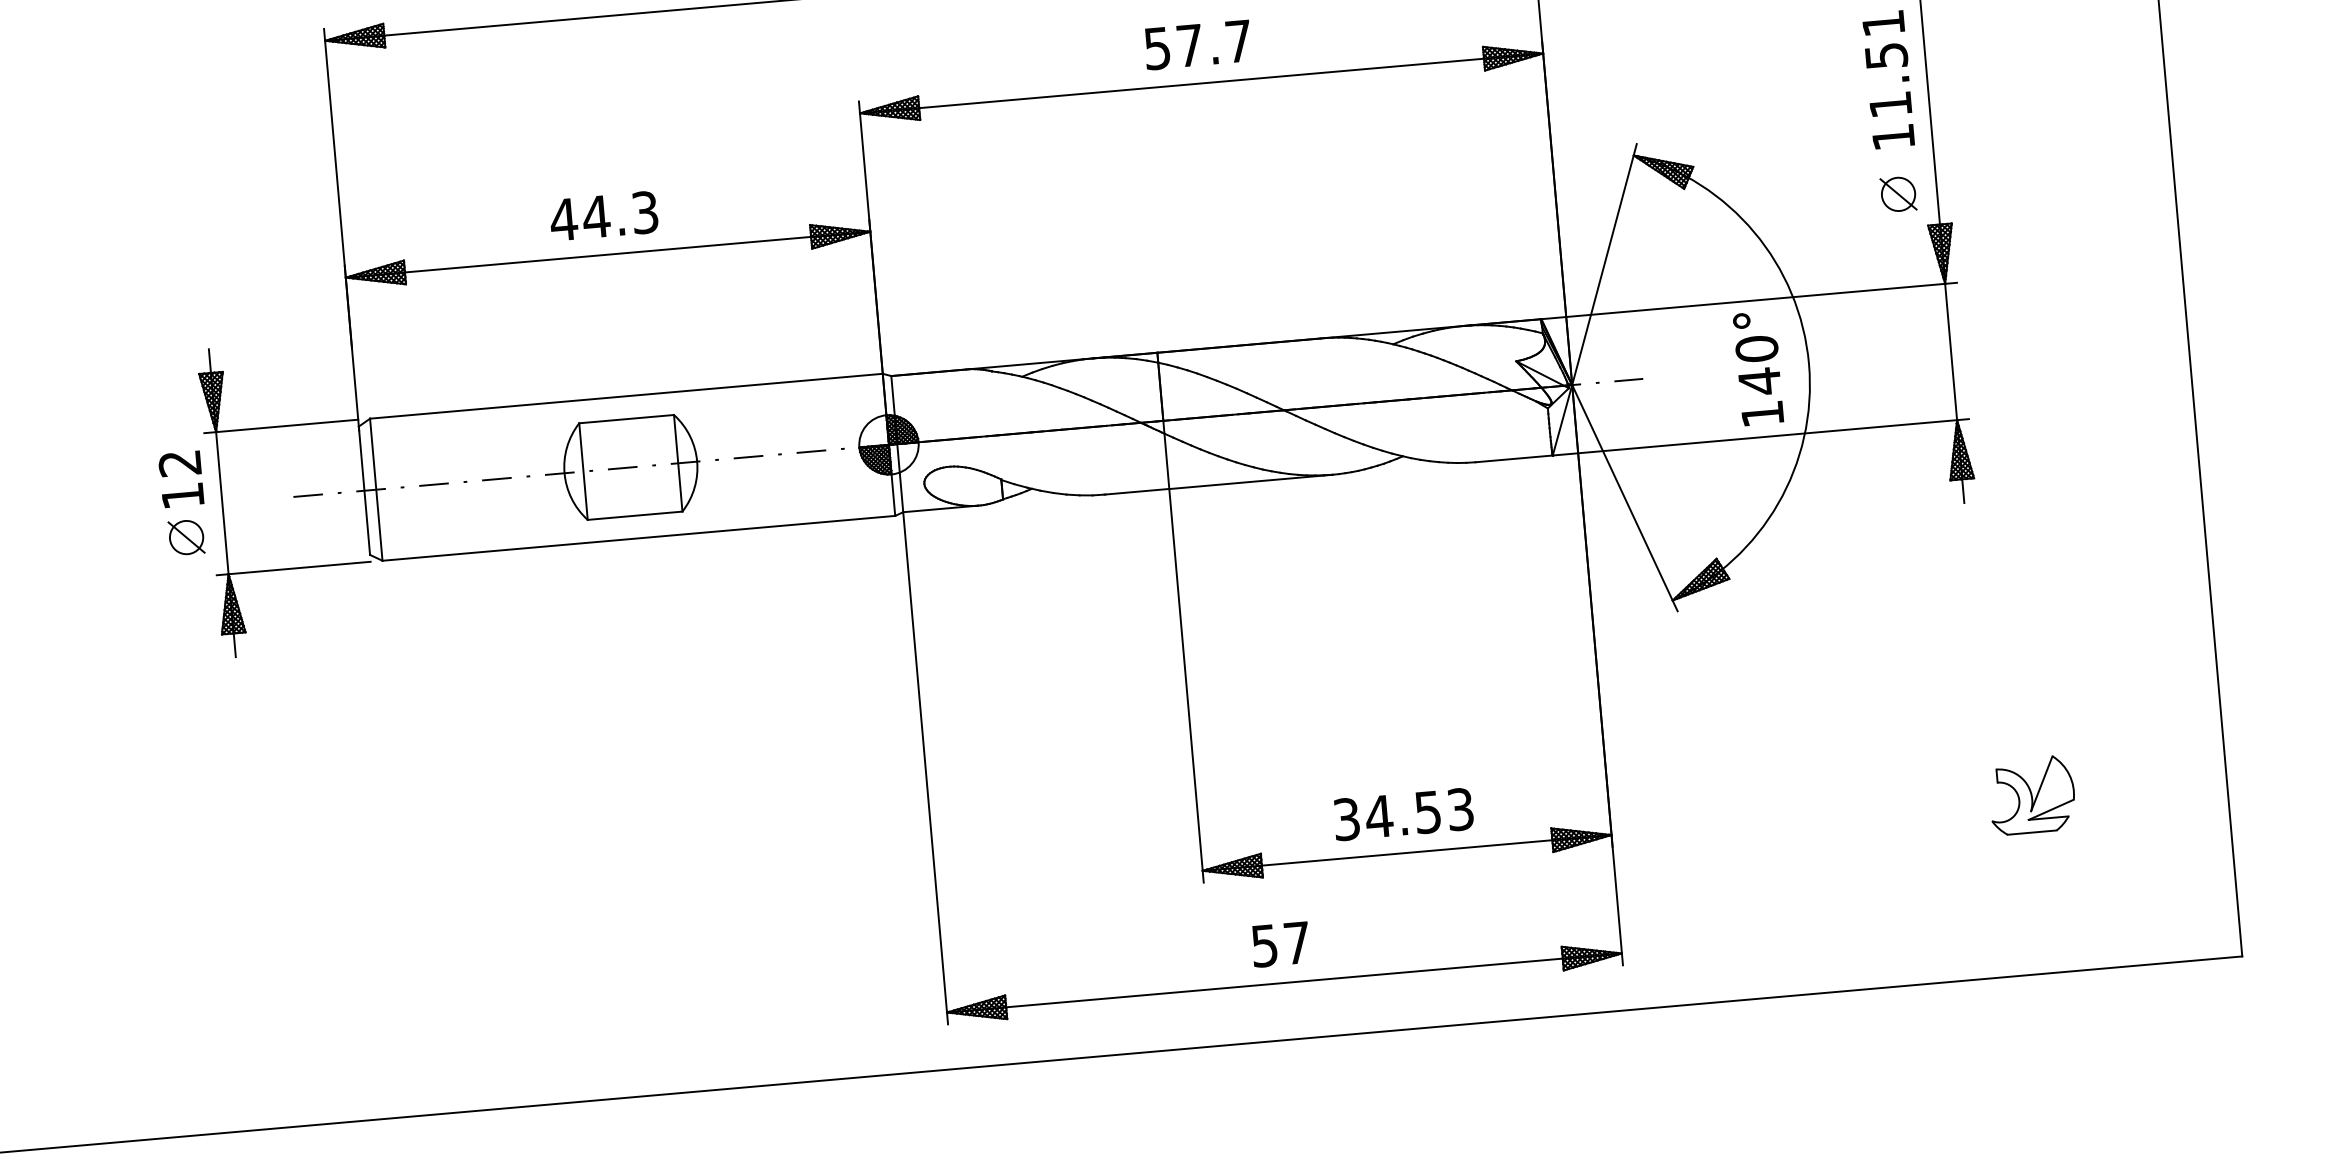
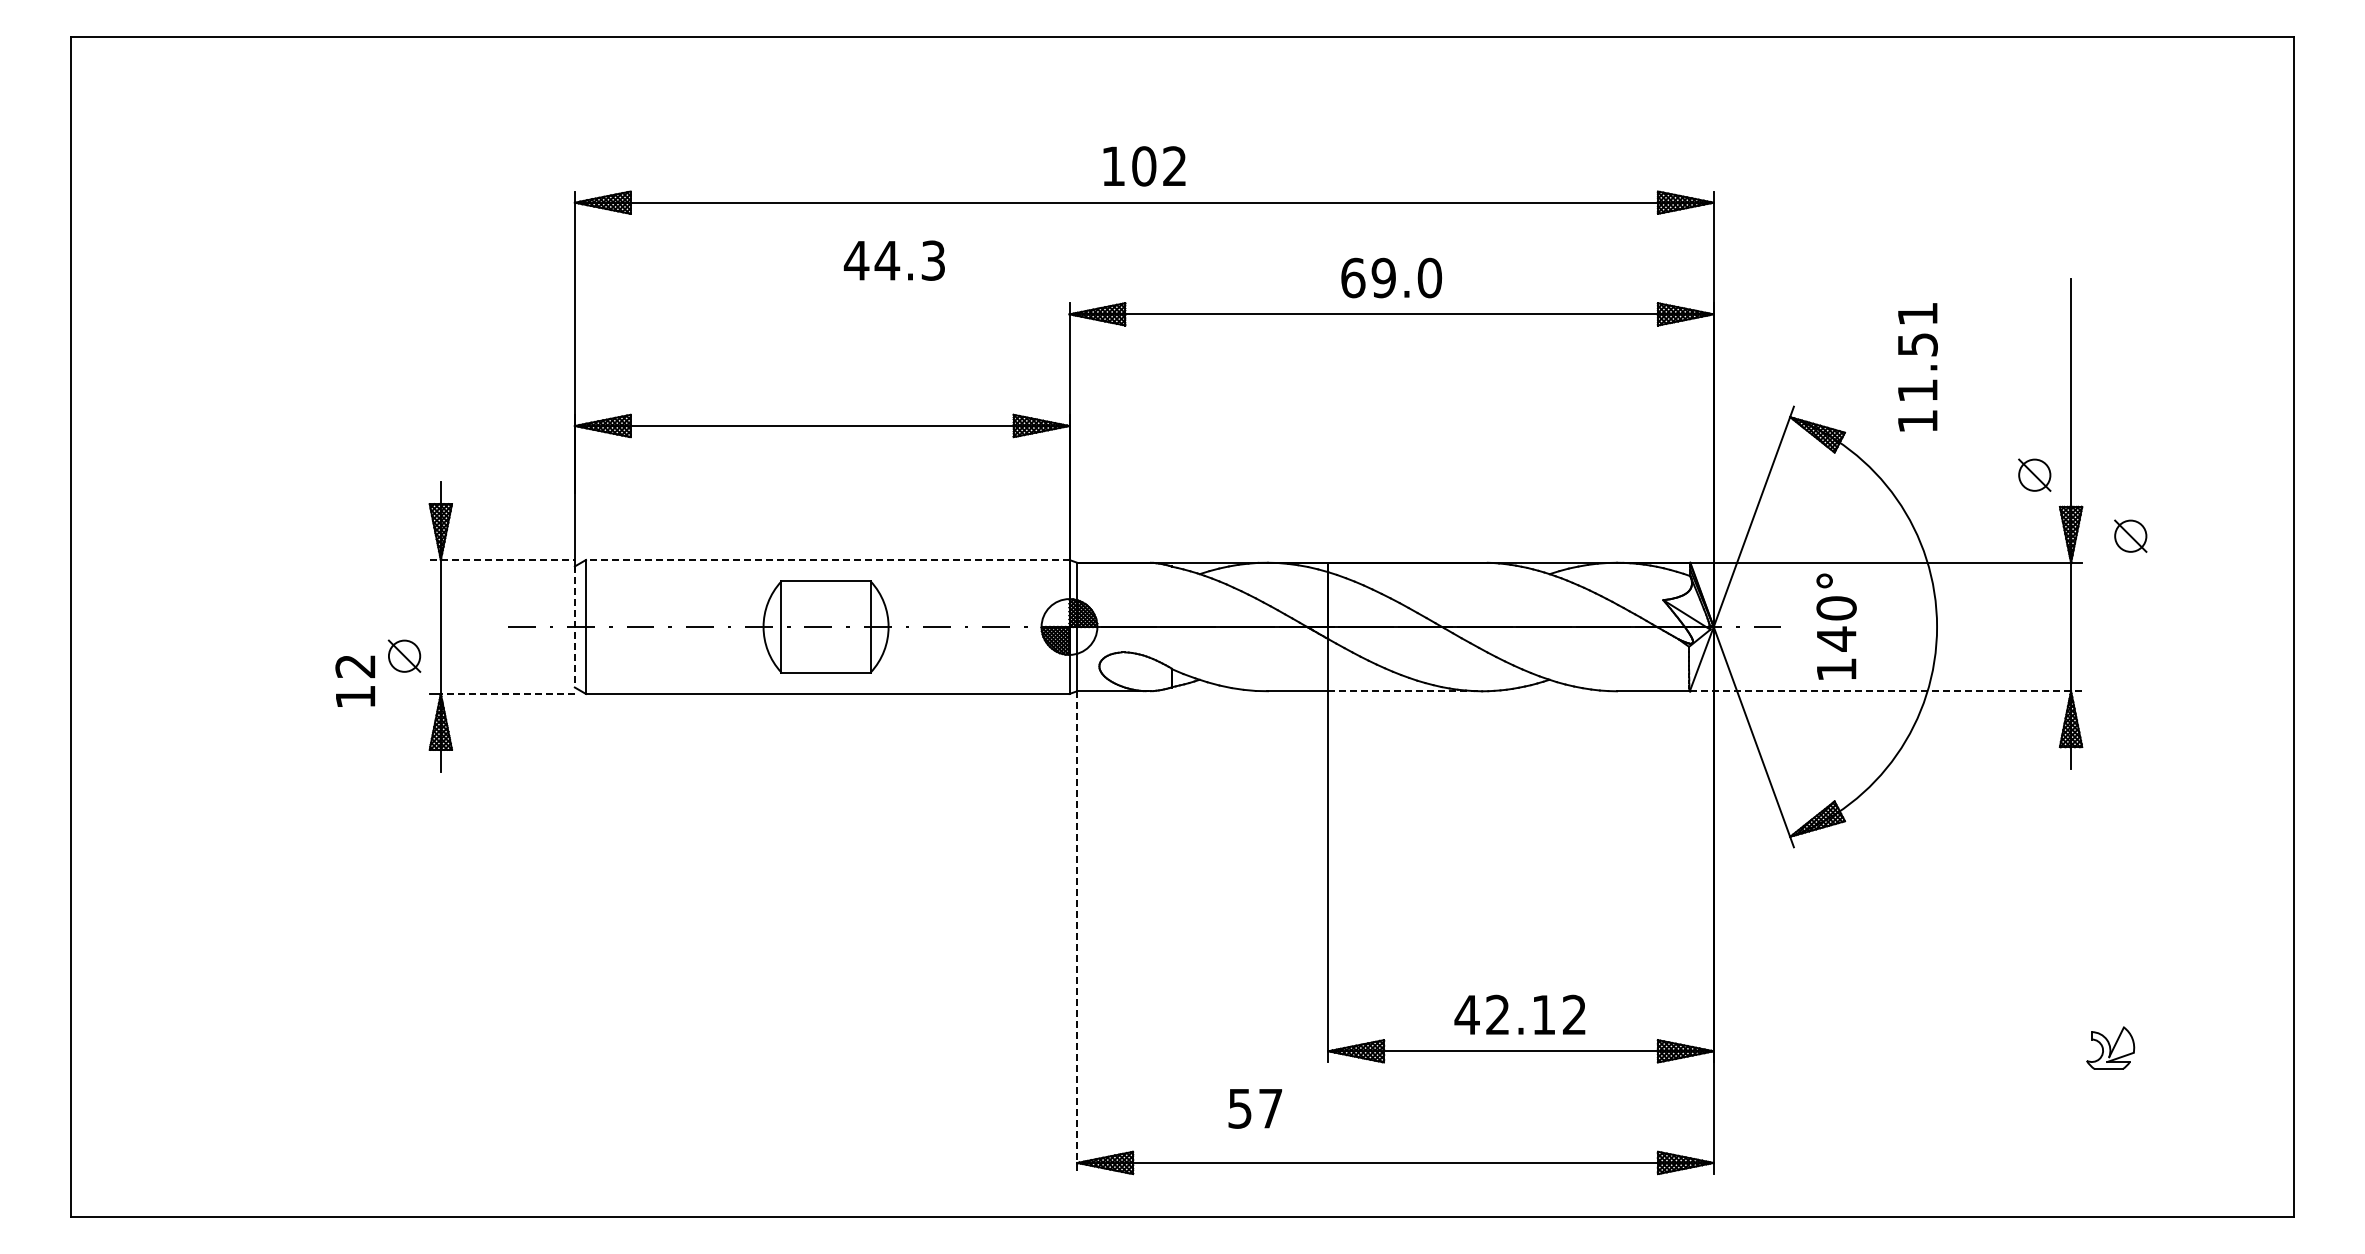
text: (1198, 44) -> (1391, 277), 57.7 -> 69.0
text: (1888, 80) -> (1917, 367), moved
text: (602, 216) -> (893, 260), moved
part: (2005, 249) -> (2130, 535), added
text: (1758, 368) -> (1836, 626), moved
line: (626, 396) -> (827, 560), solid -> dashed
line: (281, 426) -> (502, 560), solid -> dashed
line: (1761, 437) -> (1886, 691), solid -> dashed
text: (181, 478) -> (355, 680), moved
line: (1251, 482) -> (1405, 691), solid -> dashed
line: (364, 491) -> (574, 627), solid -> dashed
line: (299, 567) -> (507, 693), solid -> dashed
line: (925, 769) -> (1077, 933), solid -> dashed
part: (2031, 794) -> (2110, 1047), size x0.6
text: (1403, 813) -> (1520, 1014), 34.53 -> 42.12
text: (1279, 944) -> (1254, 1108), moved

